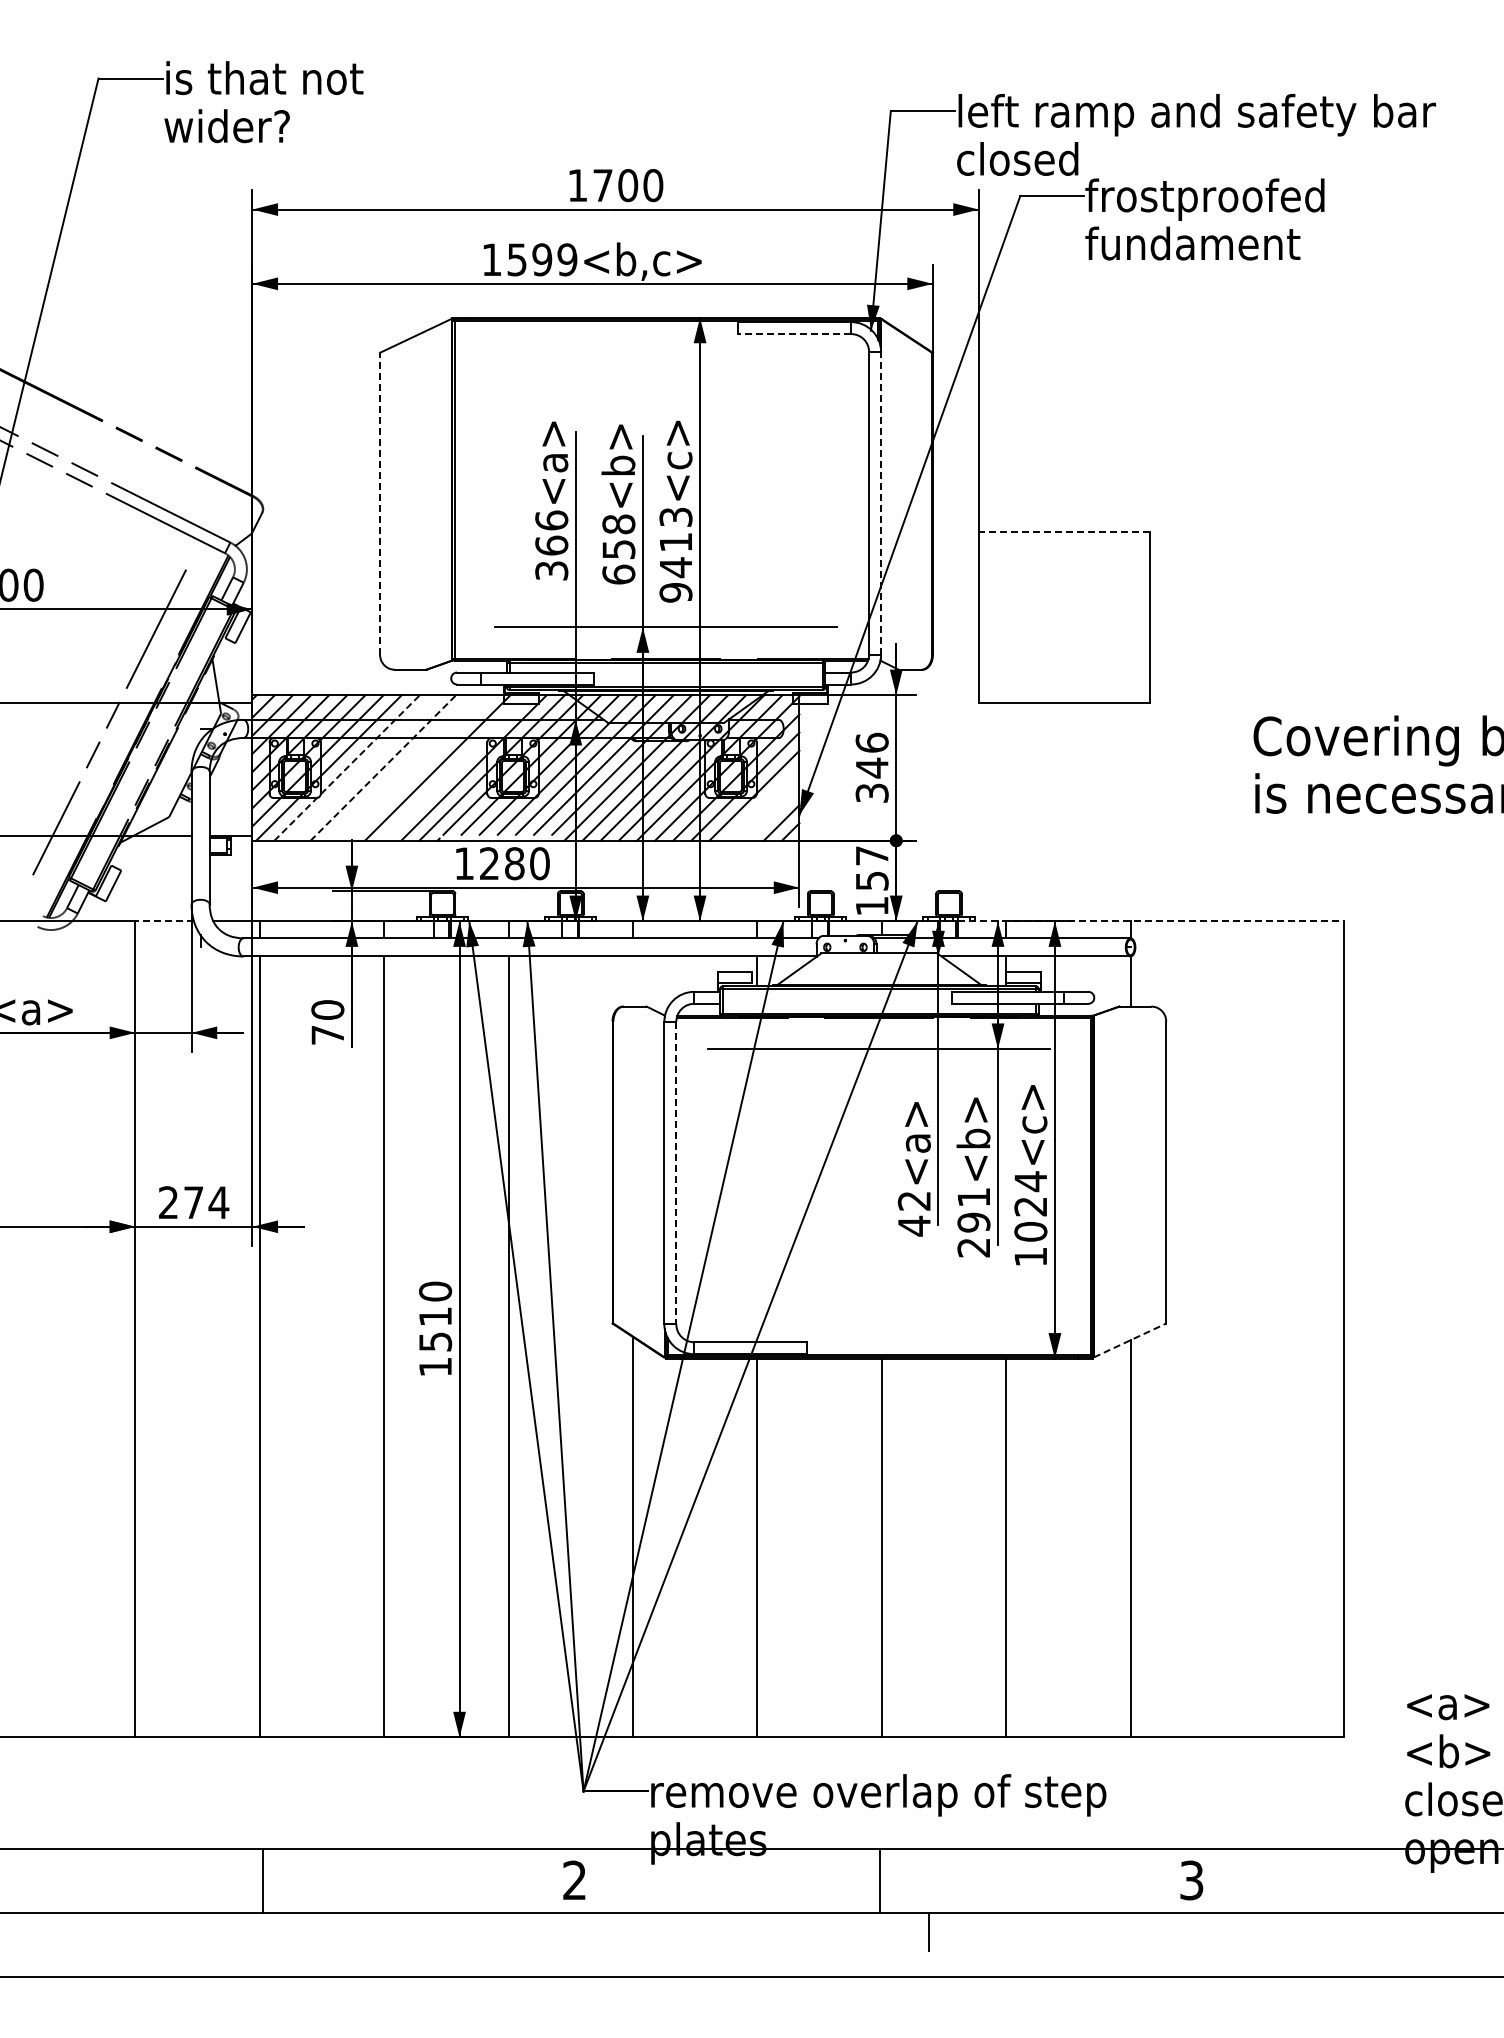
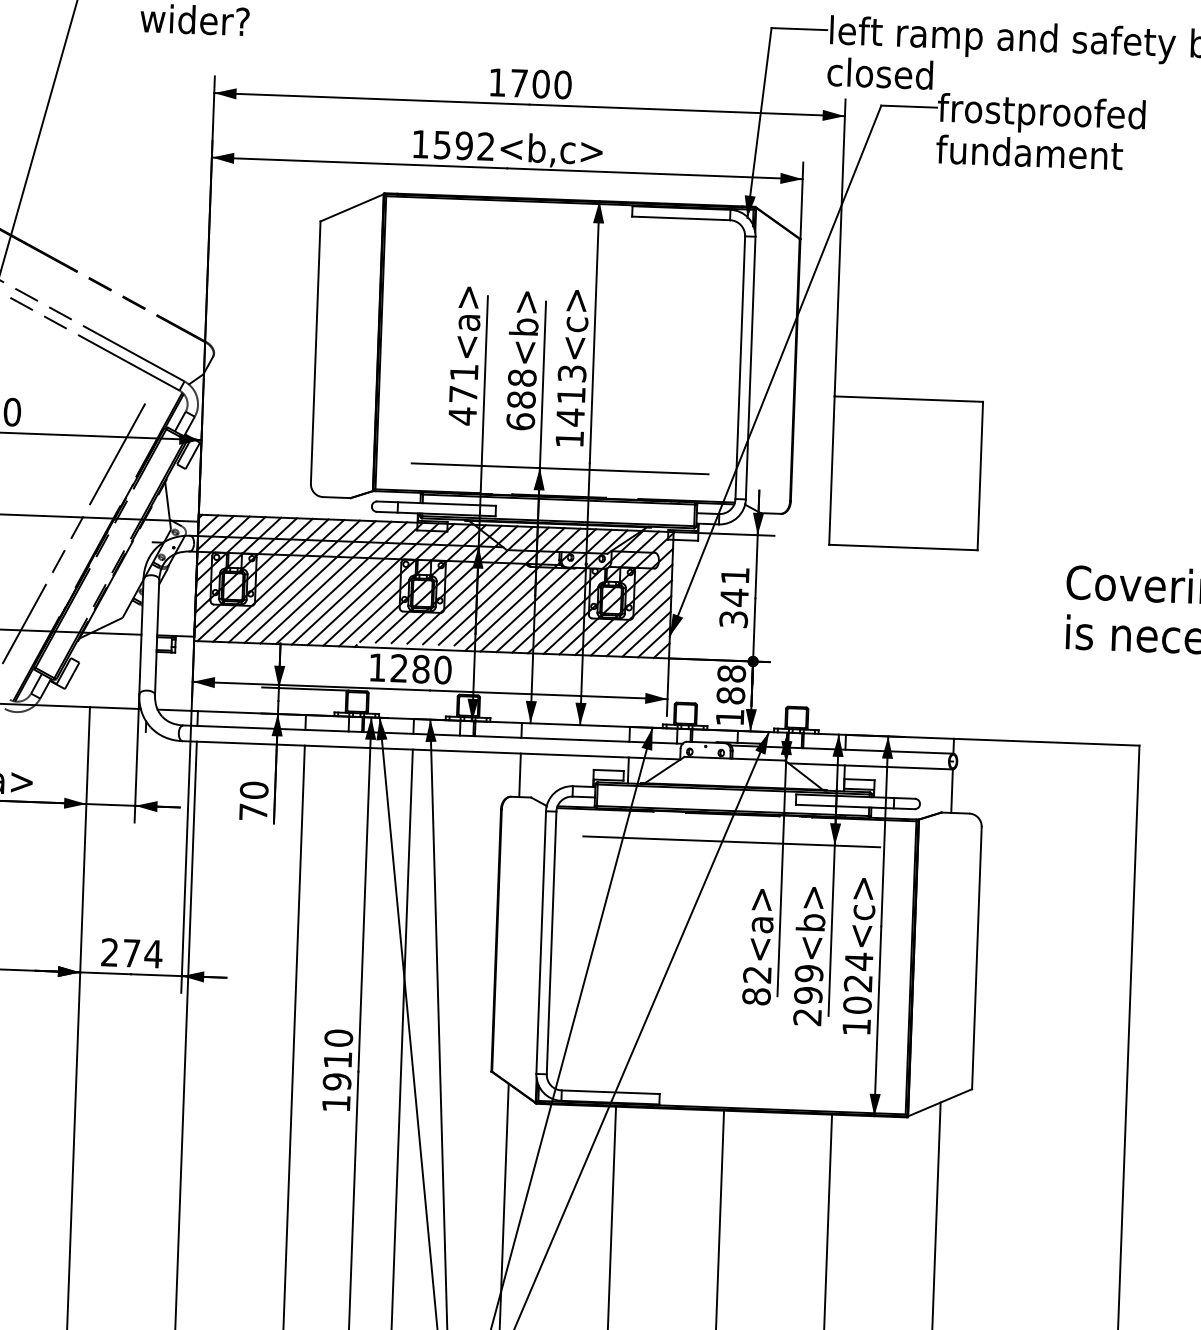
text: (567, 259) -> (486, 146), 1599<b,c> -> 1592<b,c>
line: (794, 334) -> (680, 218), dashed -> solid
line: (881, 502) -> (751, 367), dashed -> solid
line: (380, 503) -> (316, 352), dashed -> solid
line: (1063, 532) -> (908, 399), dashed -> solid
text: (551, 545) -> (463, 394), 366<a> -> 471<a>
text: (618, 549) -> (521, 399), 658<b> -> 688<b>
text: (675, 592) -> (569, 438), 9413<c> -> 1413<c>
text: (871, 742) -> (734, 575), 346 -> 341
line: (364, 767) -> (293, 580), added
line: (401, 767) -> (325, 582), added
line: (419, 767) -> (341, 582), added
line: (455, 767) -> (372, 583), added
line: (347, 768) -> (279, 581), dashed -> solid
line: (383, 768) -> (310, 582), dashed -> solid
line: (763, 804) -> (638, 625), added
line: (772, 813) -> (646, 633), added
text: (871, 868) -> (730, 684), 157 -> 188
line: (164, 921) -> (115, 708), dashed -> solid
line: (1151, 921) -> (972, 739), dashed -> solid
line: (632, 981) -> (519, 775), added
line: (676, 1173) -> (551, 943), dashed -> solid
text: (973, 1197) -> (808, 973), 291<b> -> 299<b>
text: (913, 1225) -> (755, 996), 42<a> -> 82<a>
line: (1130, 1340) -> (940, 1102), dashed -> solid
text: (435, 1341) -> (337, 1081), 1510 -> 1910

